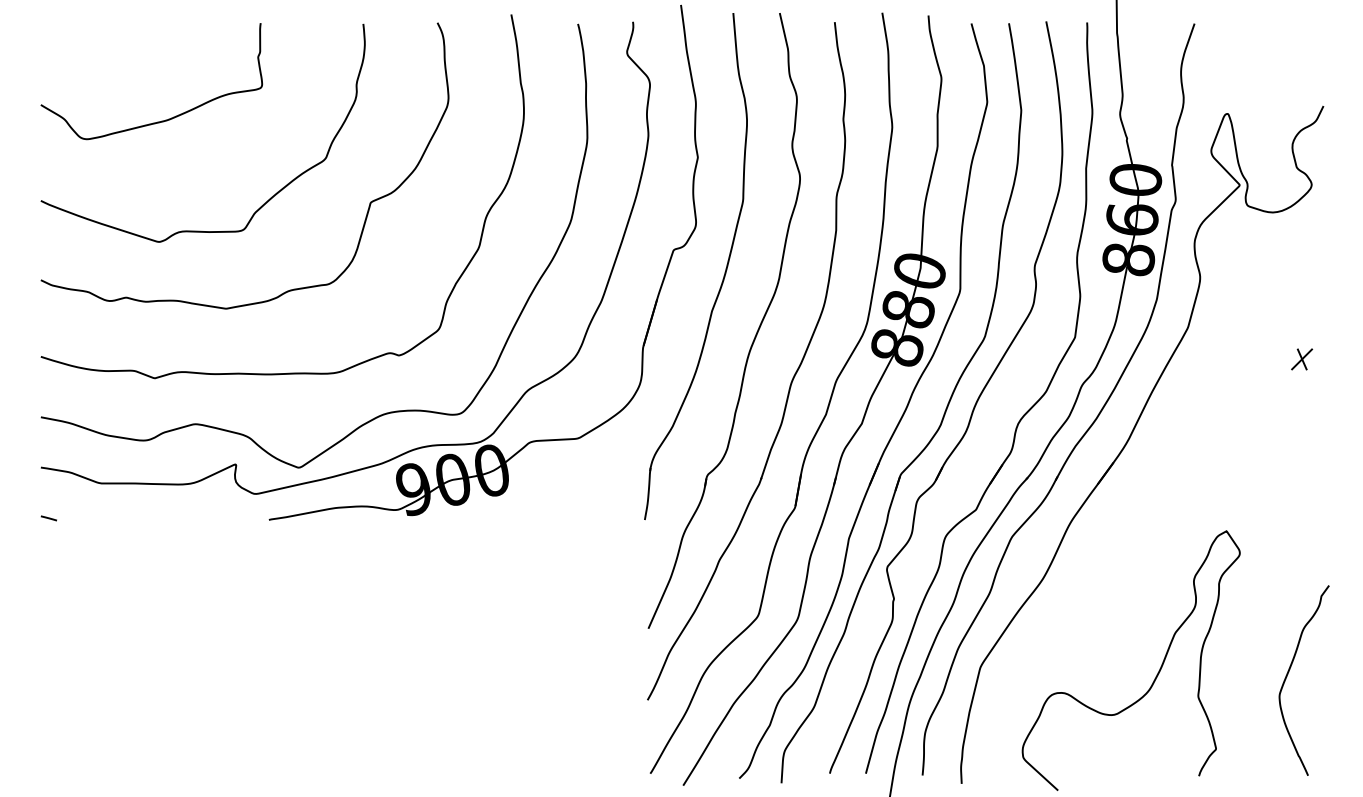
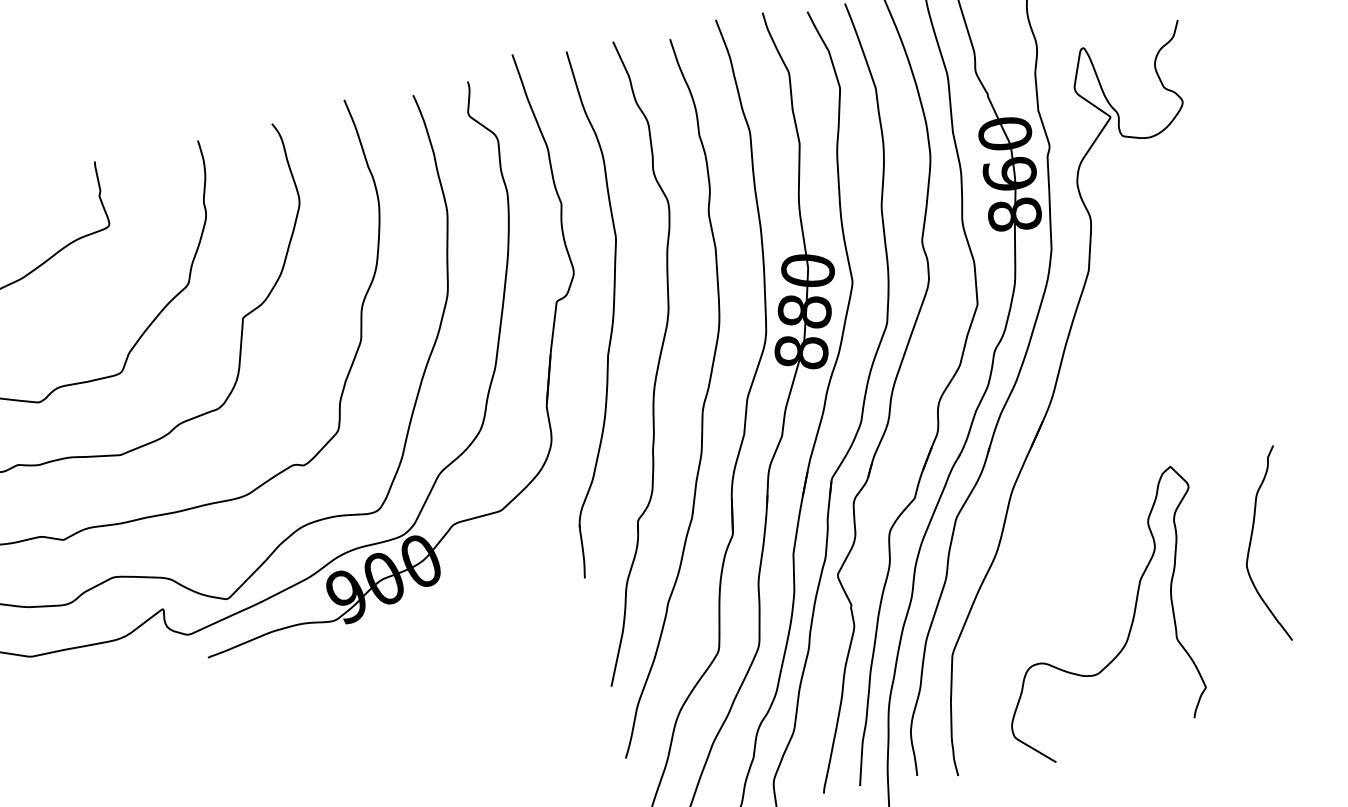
part: (1302, 359) -> (1210, 278), removed
curve: (1289, 672) -> (1251, 540), moved

